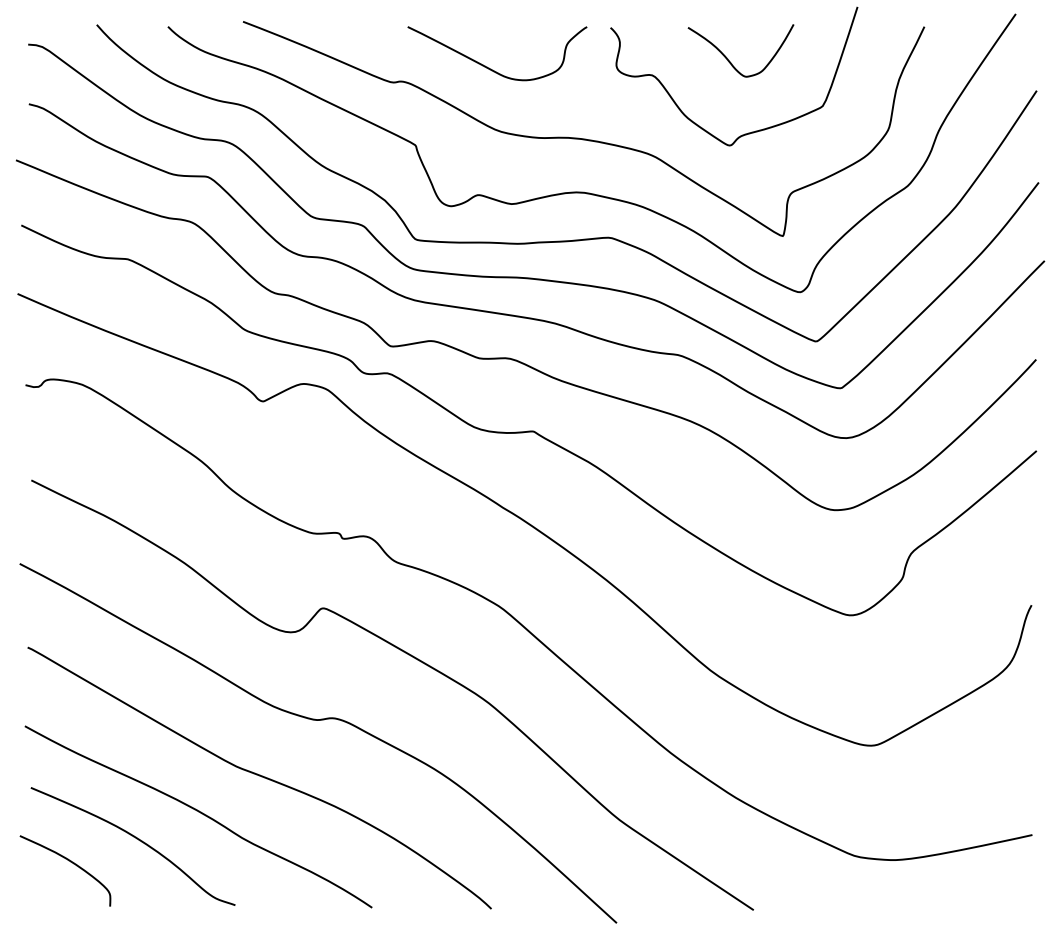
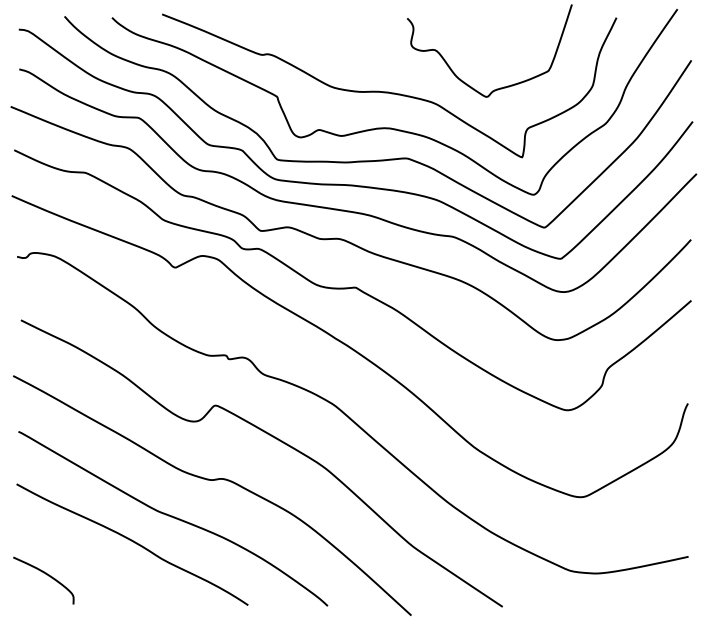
curve: (729, 59) -> (486, 39), removed
curve: (489, 66) -> (326, 44), removed
curve: (137, 840) -> (91, 560), removed

